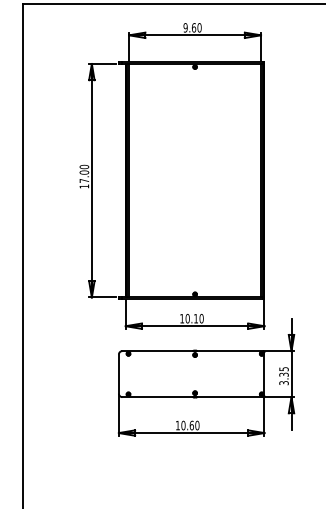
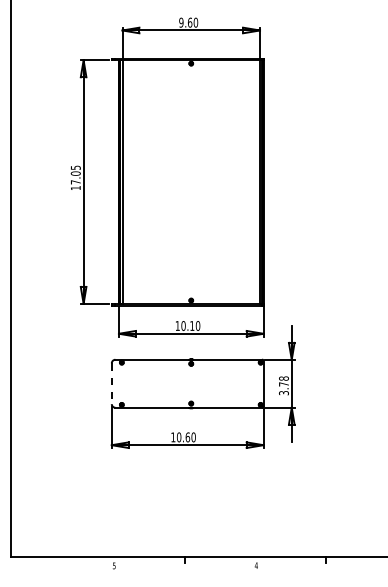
text: (84, 166) -> (75, 167), 17.00 -> 17.05
text: (283, 371) -> (283, 381), 3.35 -> 3.78
line: (118, 374) -> (111, 384), solid -> dashed

